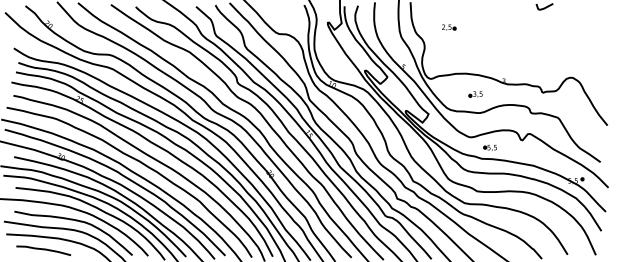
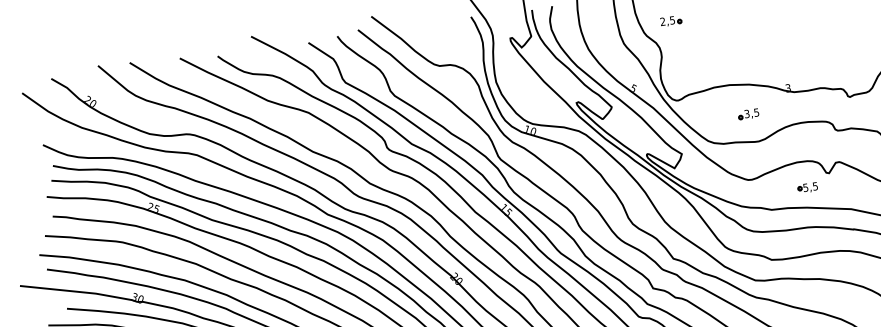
part: (449, 27) -> (671, 20), moved
part: (489, 147) -> (806, 187), moved

